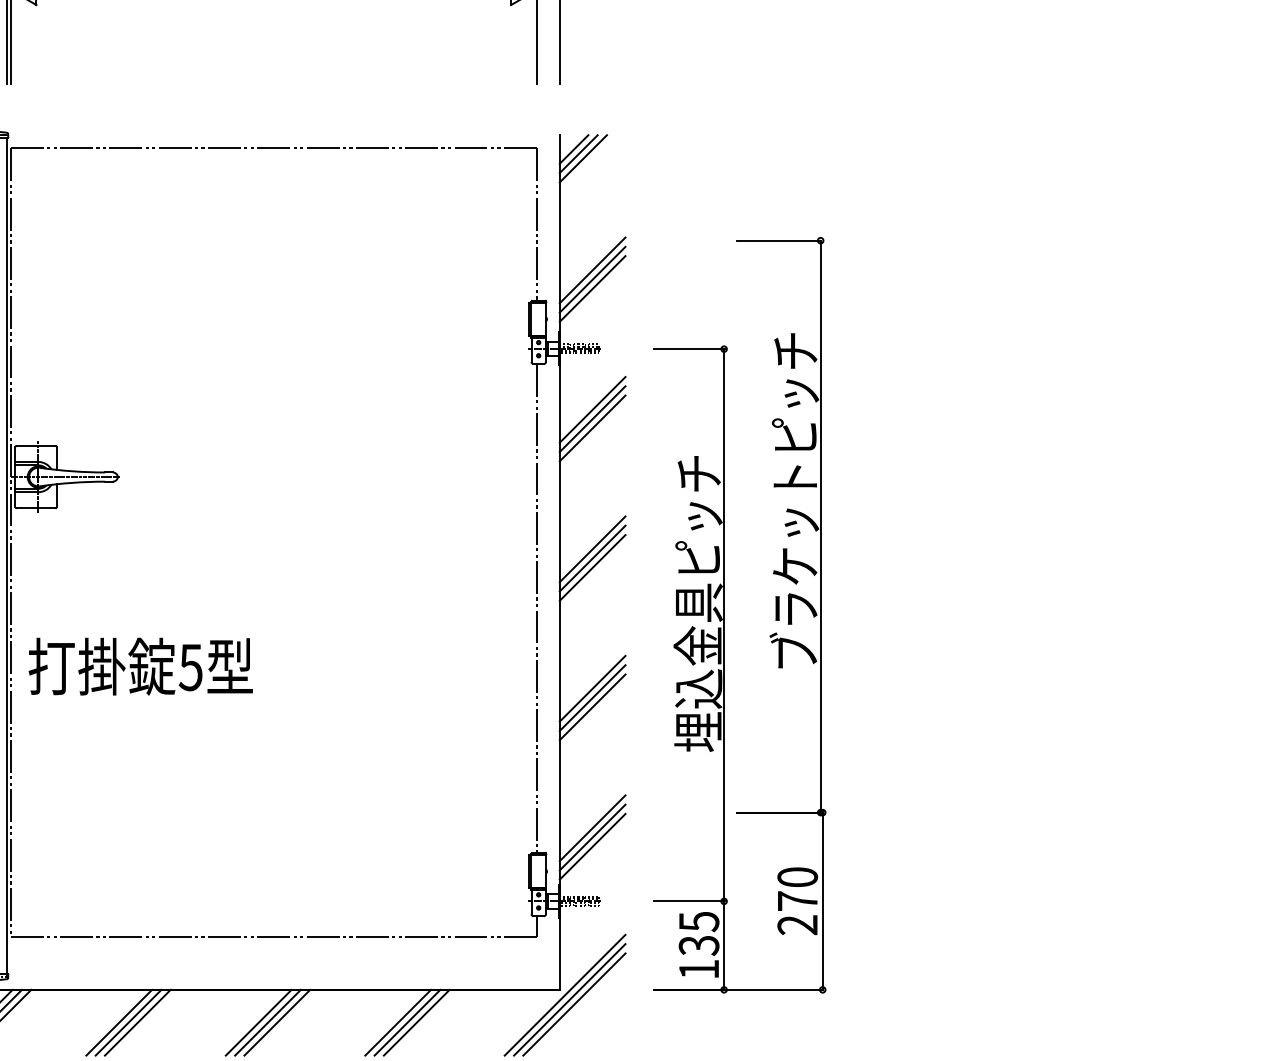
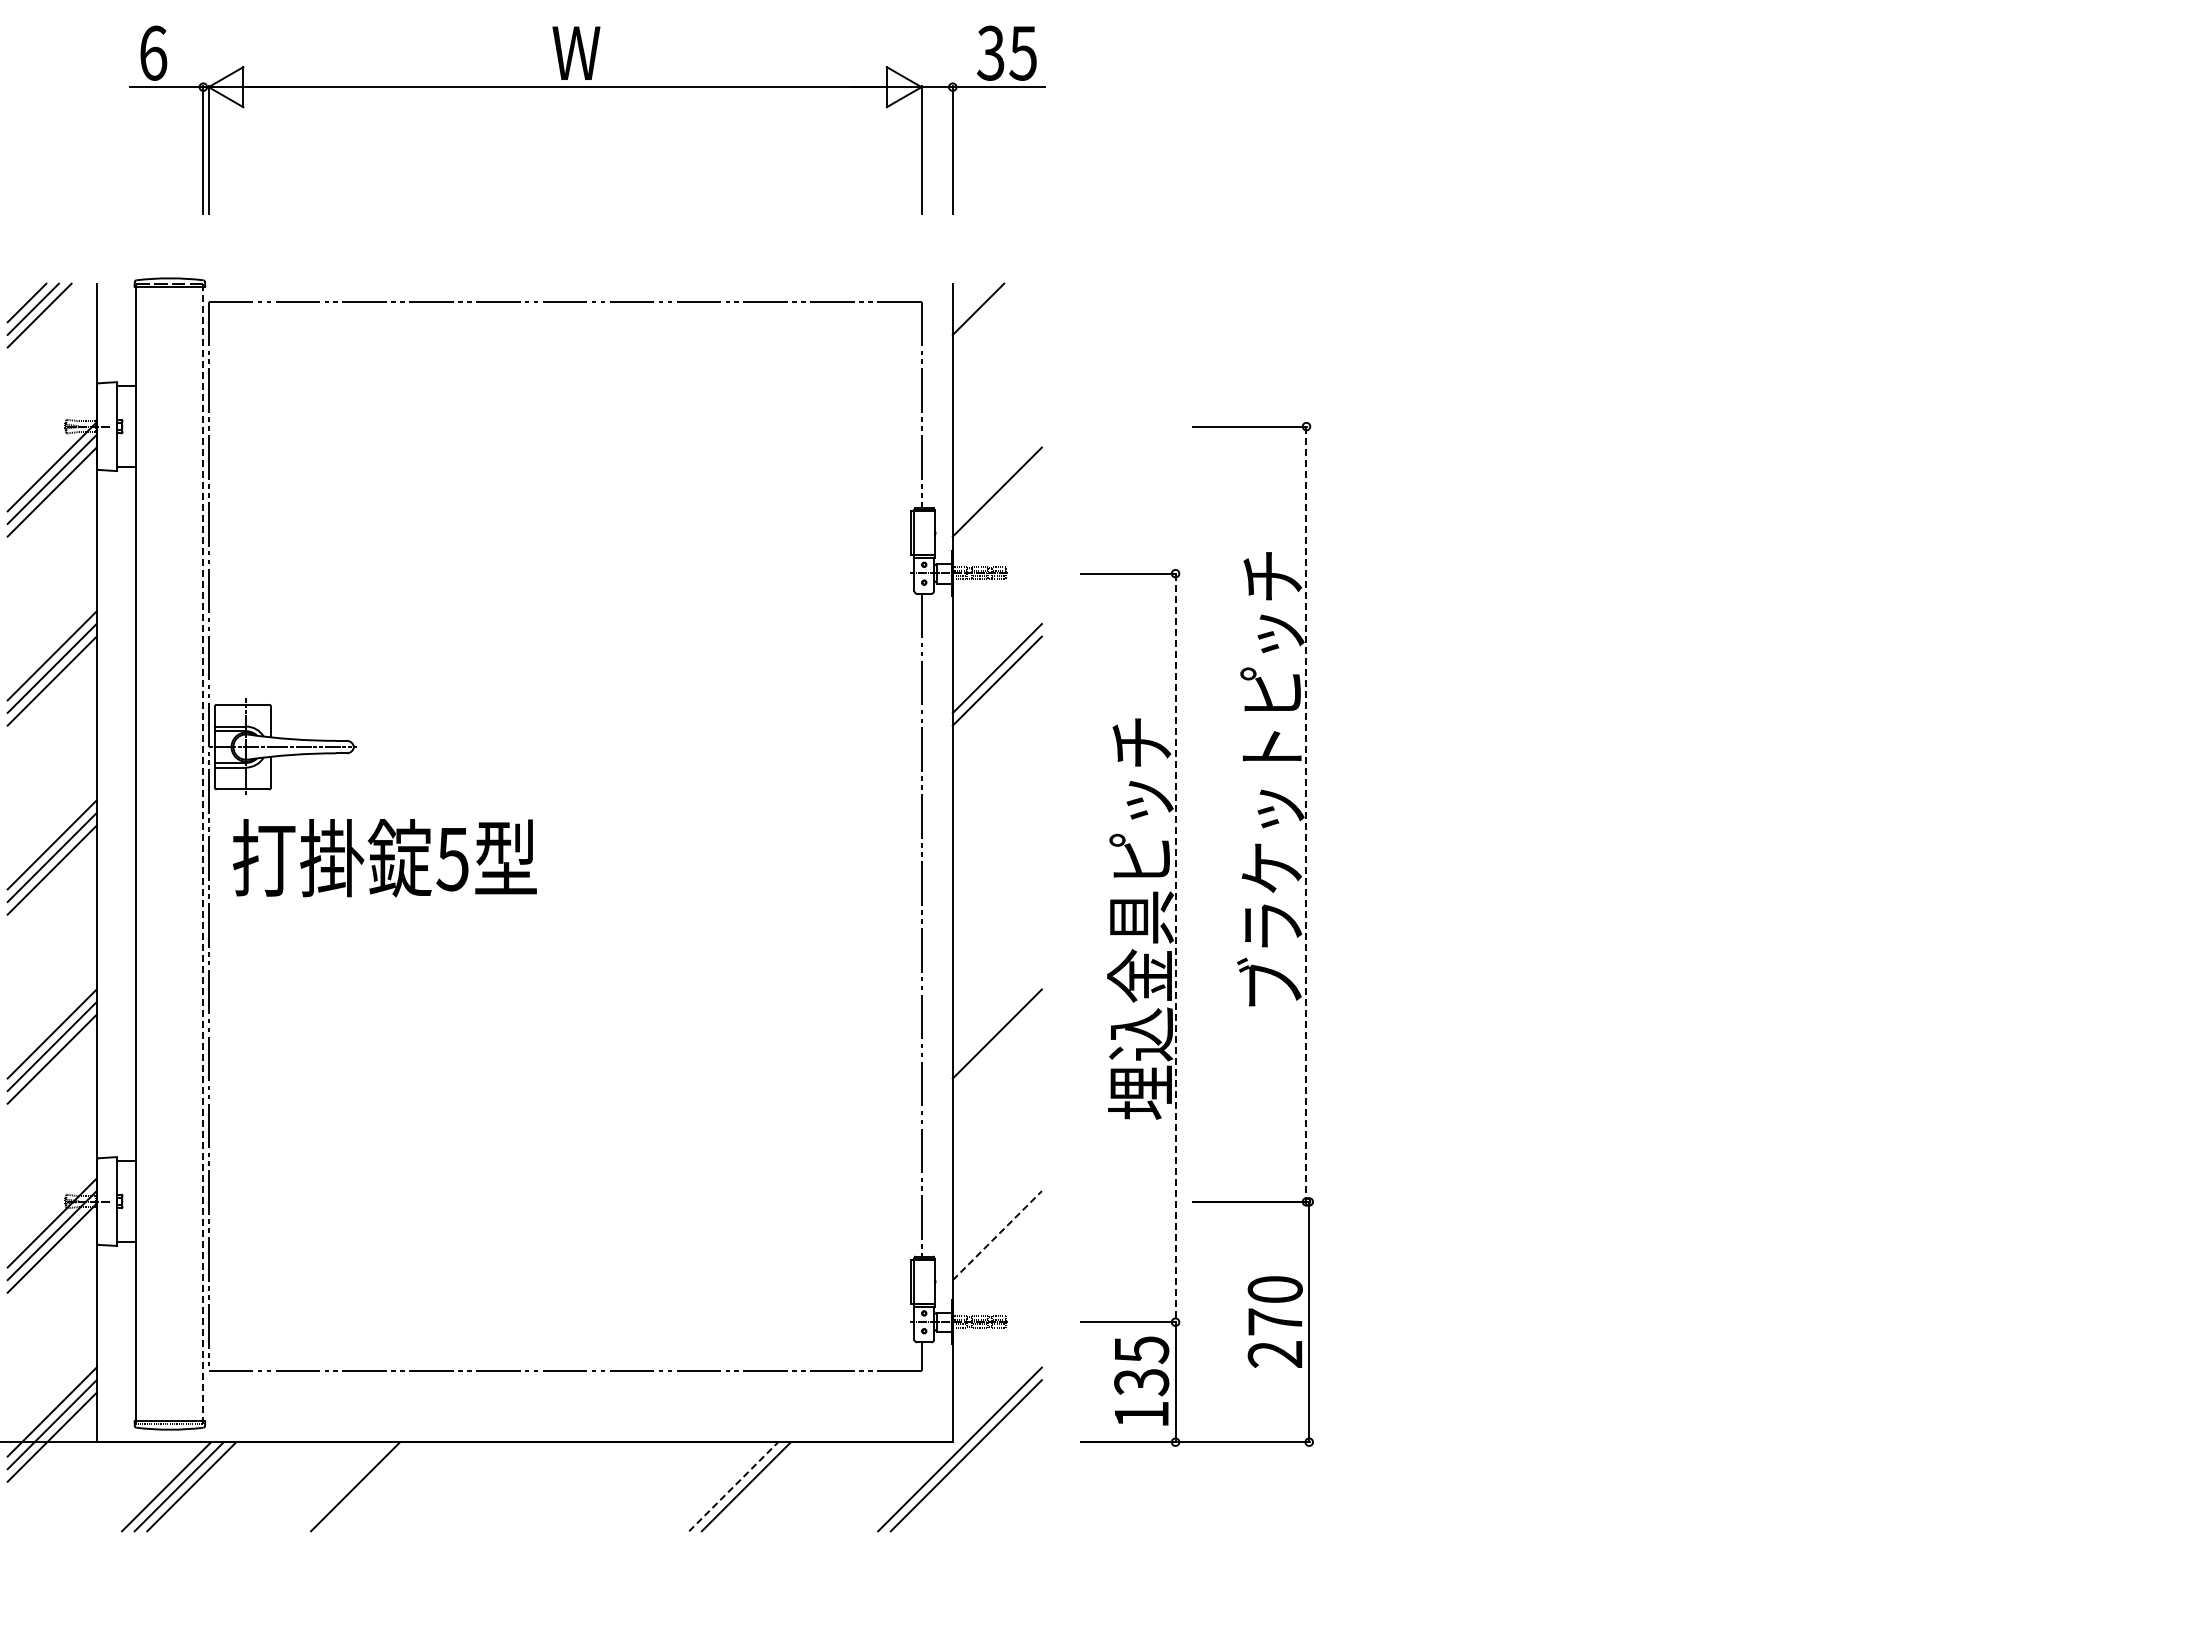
line: (573, 149) -> (971, 302), removed
line: (583, 158) -> (984, 315), removed
line: (592, 270) -> (996, 466), removed
line: (592, 279) -> (996, 479), removed
line: (592, 409) -> (996, 655), removed
line: (820, 526) -> (1306, 814), solid -> dashed
line: (592, 548) -> (996, 844), removed
line: (7, 557) -> (203, 855), solid -> dashed
line: (592, 558) -> (996, 857), removed
line: (592, 567) -> (996, 869), removed
line: (724, 625) -> (1175, 948), solid -> dashed
text: (140, 666) -> (384, 858), moved
line: (592, 697) -> (996, 1046), removed
line: (592, 706) -> (996, 1058), removed
line: (592, 827) -> (996, 1222), removed
line: (592, 837) -> (997, 1235), solid -> dashed
line: (592, 846) -> (996, 1247), removed
line: (574, 1004) -> (972, 1461), removed
line: (127, 1022) -> (367, 1486), removed
line: (137, 1022) -> (380, 1486), removed
line: (258, 1022) -> (544, 1486), removed
line: (267, 1022) -> (556, 1486), removed
line: (277, 1022) -> (569, 1486), removed
line: (398, 1022) -> (734, 1486), solid -> dashed
line: (416, 1022) -> (758, 1486), removed

